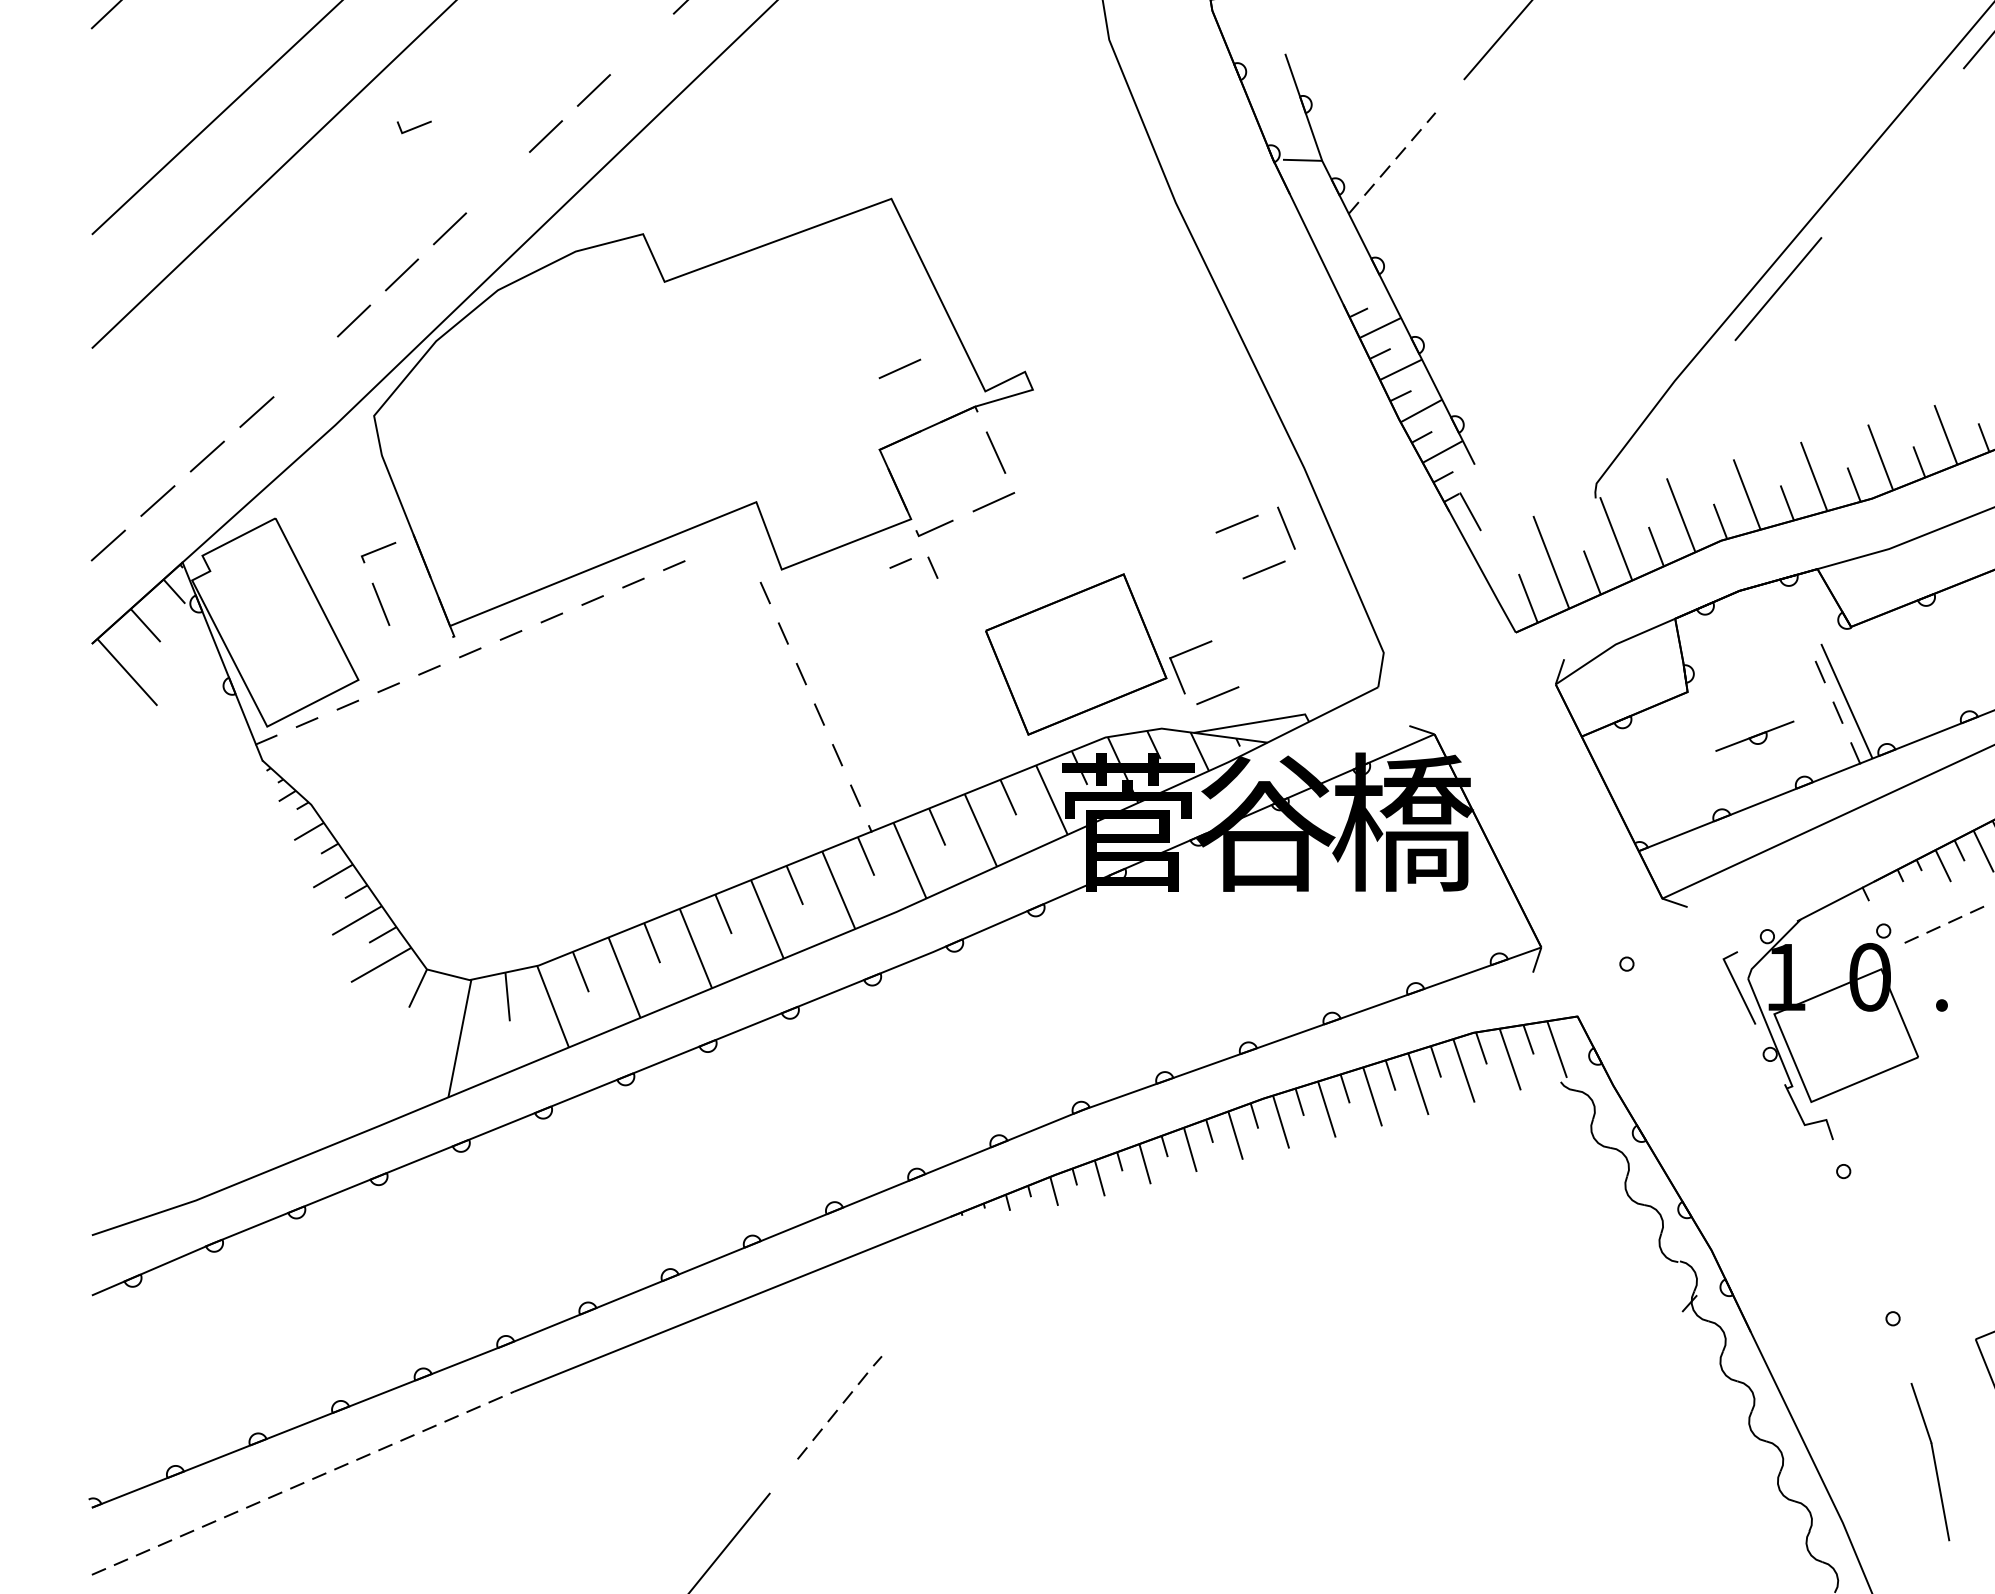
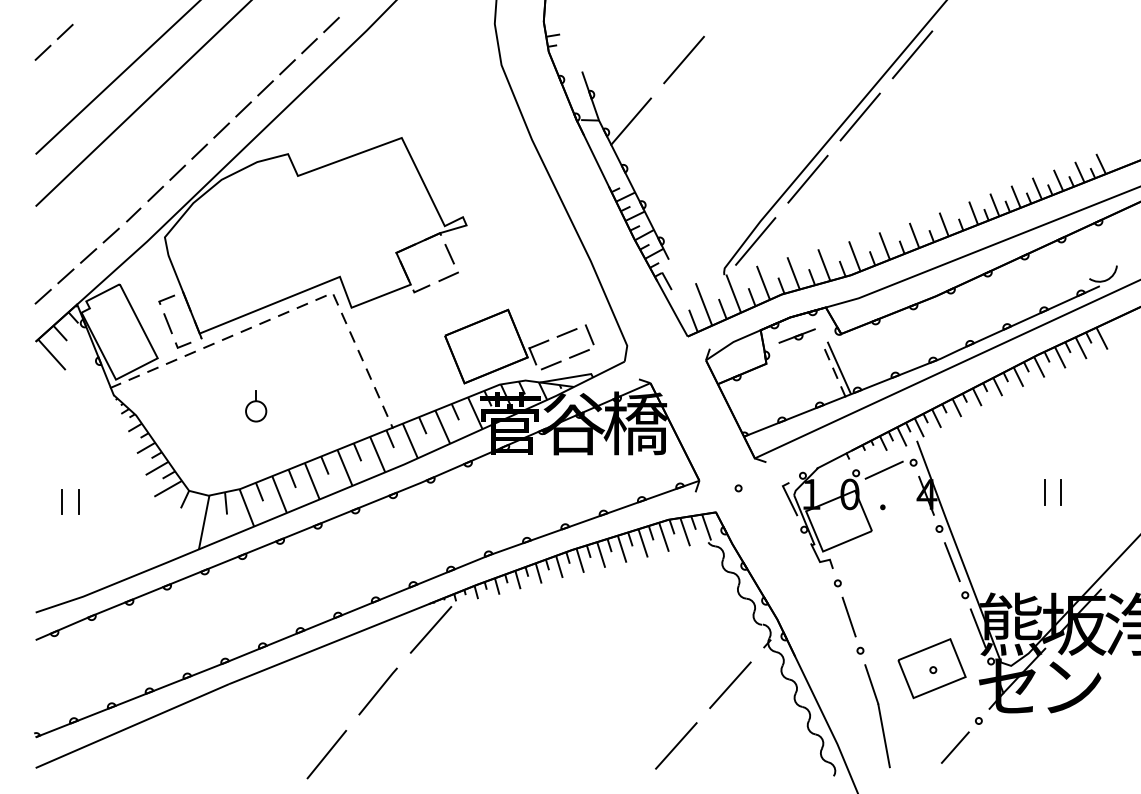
line: (641, 44) -> (287, 67), added
line: (414, 125) -> (183, 344), moved
line: (1890, 151) -> (859, 116), added
line: (1393, 162) -> (631, 121), dashed -> solid
line: (497, 182) -> (221, 130), added
line: (305, 365) -> (133, 214), added
line: (899, 368) -> (405, 215), removed
line: (1663, 424) -> (755, 241), added
part: (1246, 523) -> (571, 332), moved
part: (912, 566) -> (326, 299), moved
part: (1753, 735) -> (796, 335), moved
part: (574, 785) -> (256, 406), added
line: (1945, 925) -> (884, 470), dashed -> solid
line: (150, 994) -> (62, 502), added
line: (185, 994) -> (78, 502), added
line: (1866, 1243) -> (848, 616), added
line: (954, 1272) -> (430, 629), added
line: (1609, 1394) -> (730, 685), added
line: (840, 1405) -> (378, 690), dashed -> solid
part: (1930, 1462) -> (877, 716), size x1.43
line: (303, 1481) -> (132, 725), dashed -> solid
line: (1491, 1525) -> (676, 745), added

